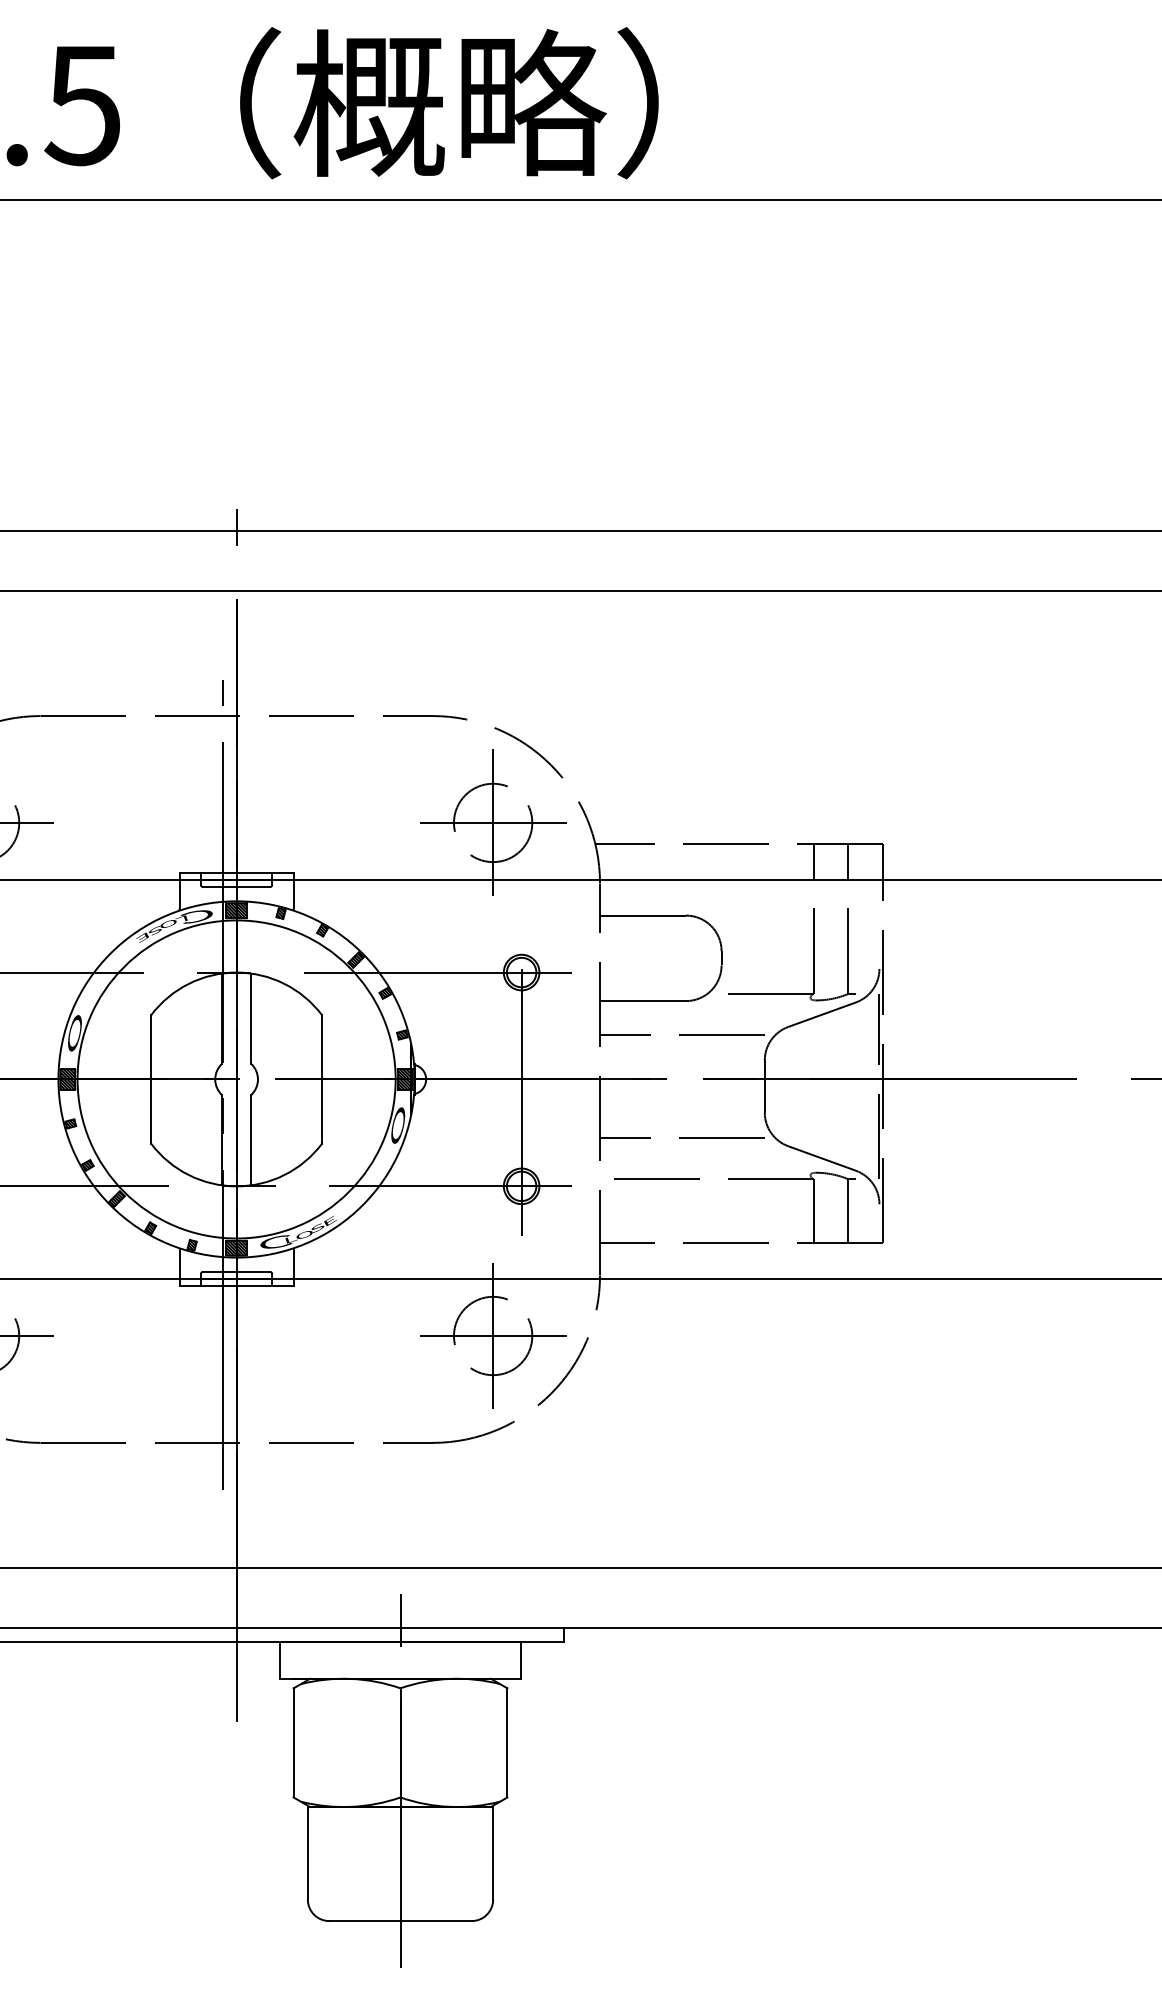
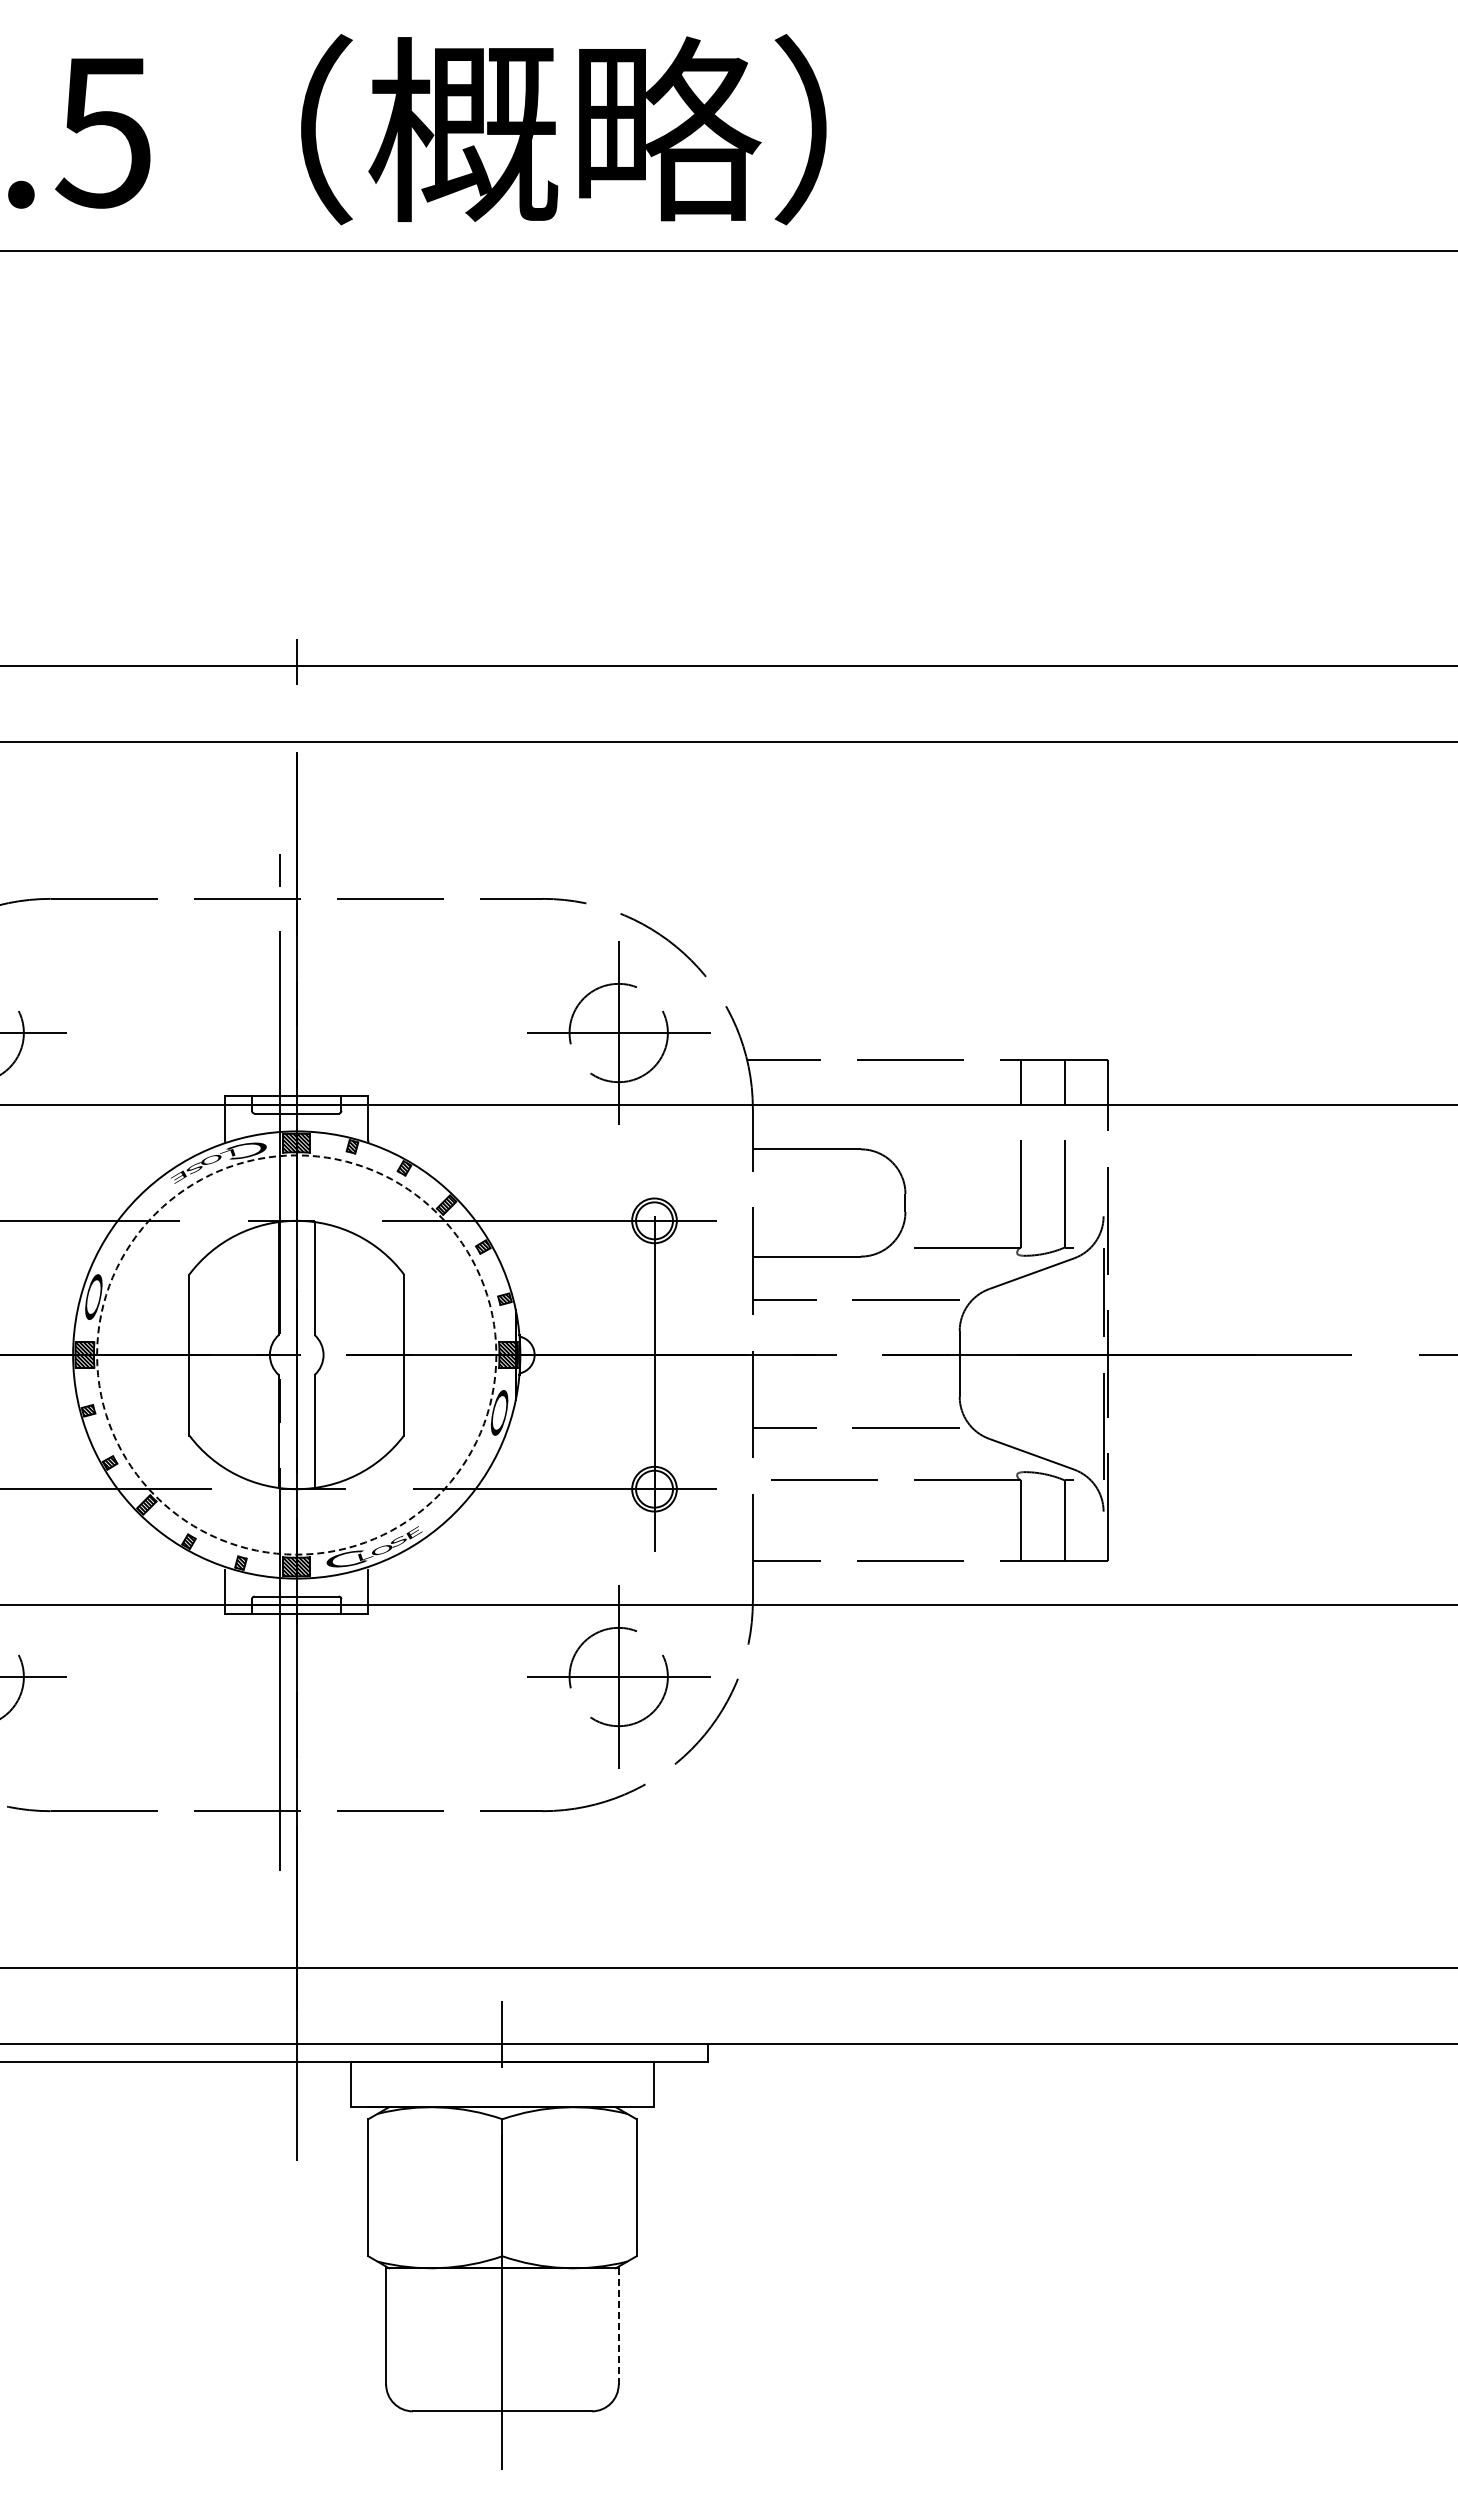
circle: (236, 1079) -> (296, 1354), solid -> dashed
line: (492, 1852) -> (618, 2325), solid -> dashed

